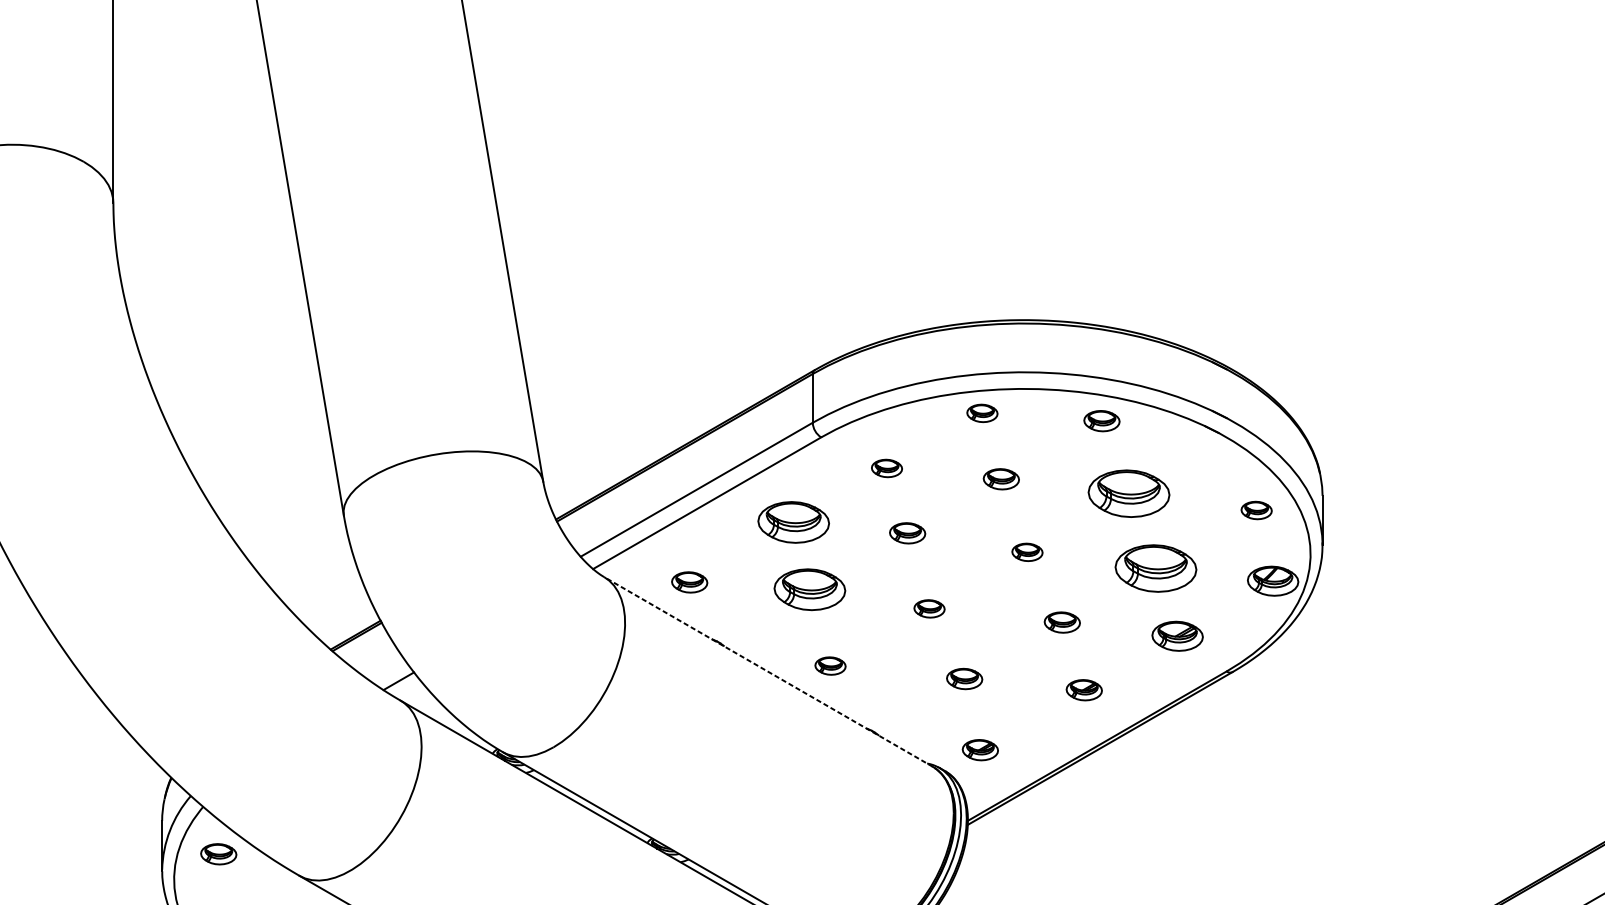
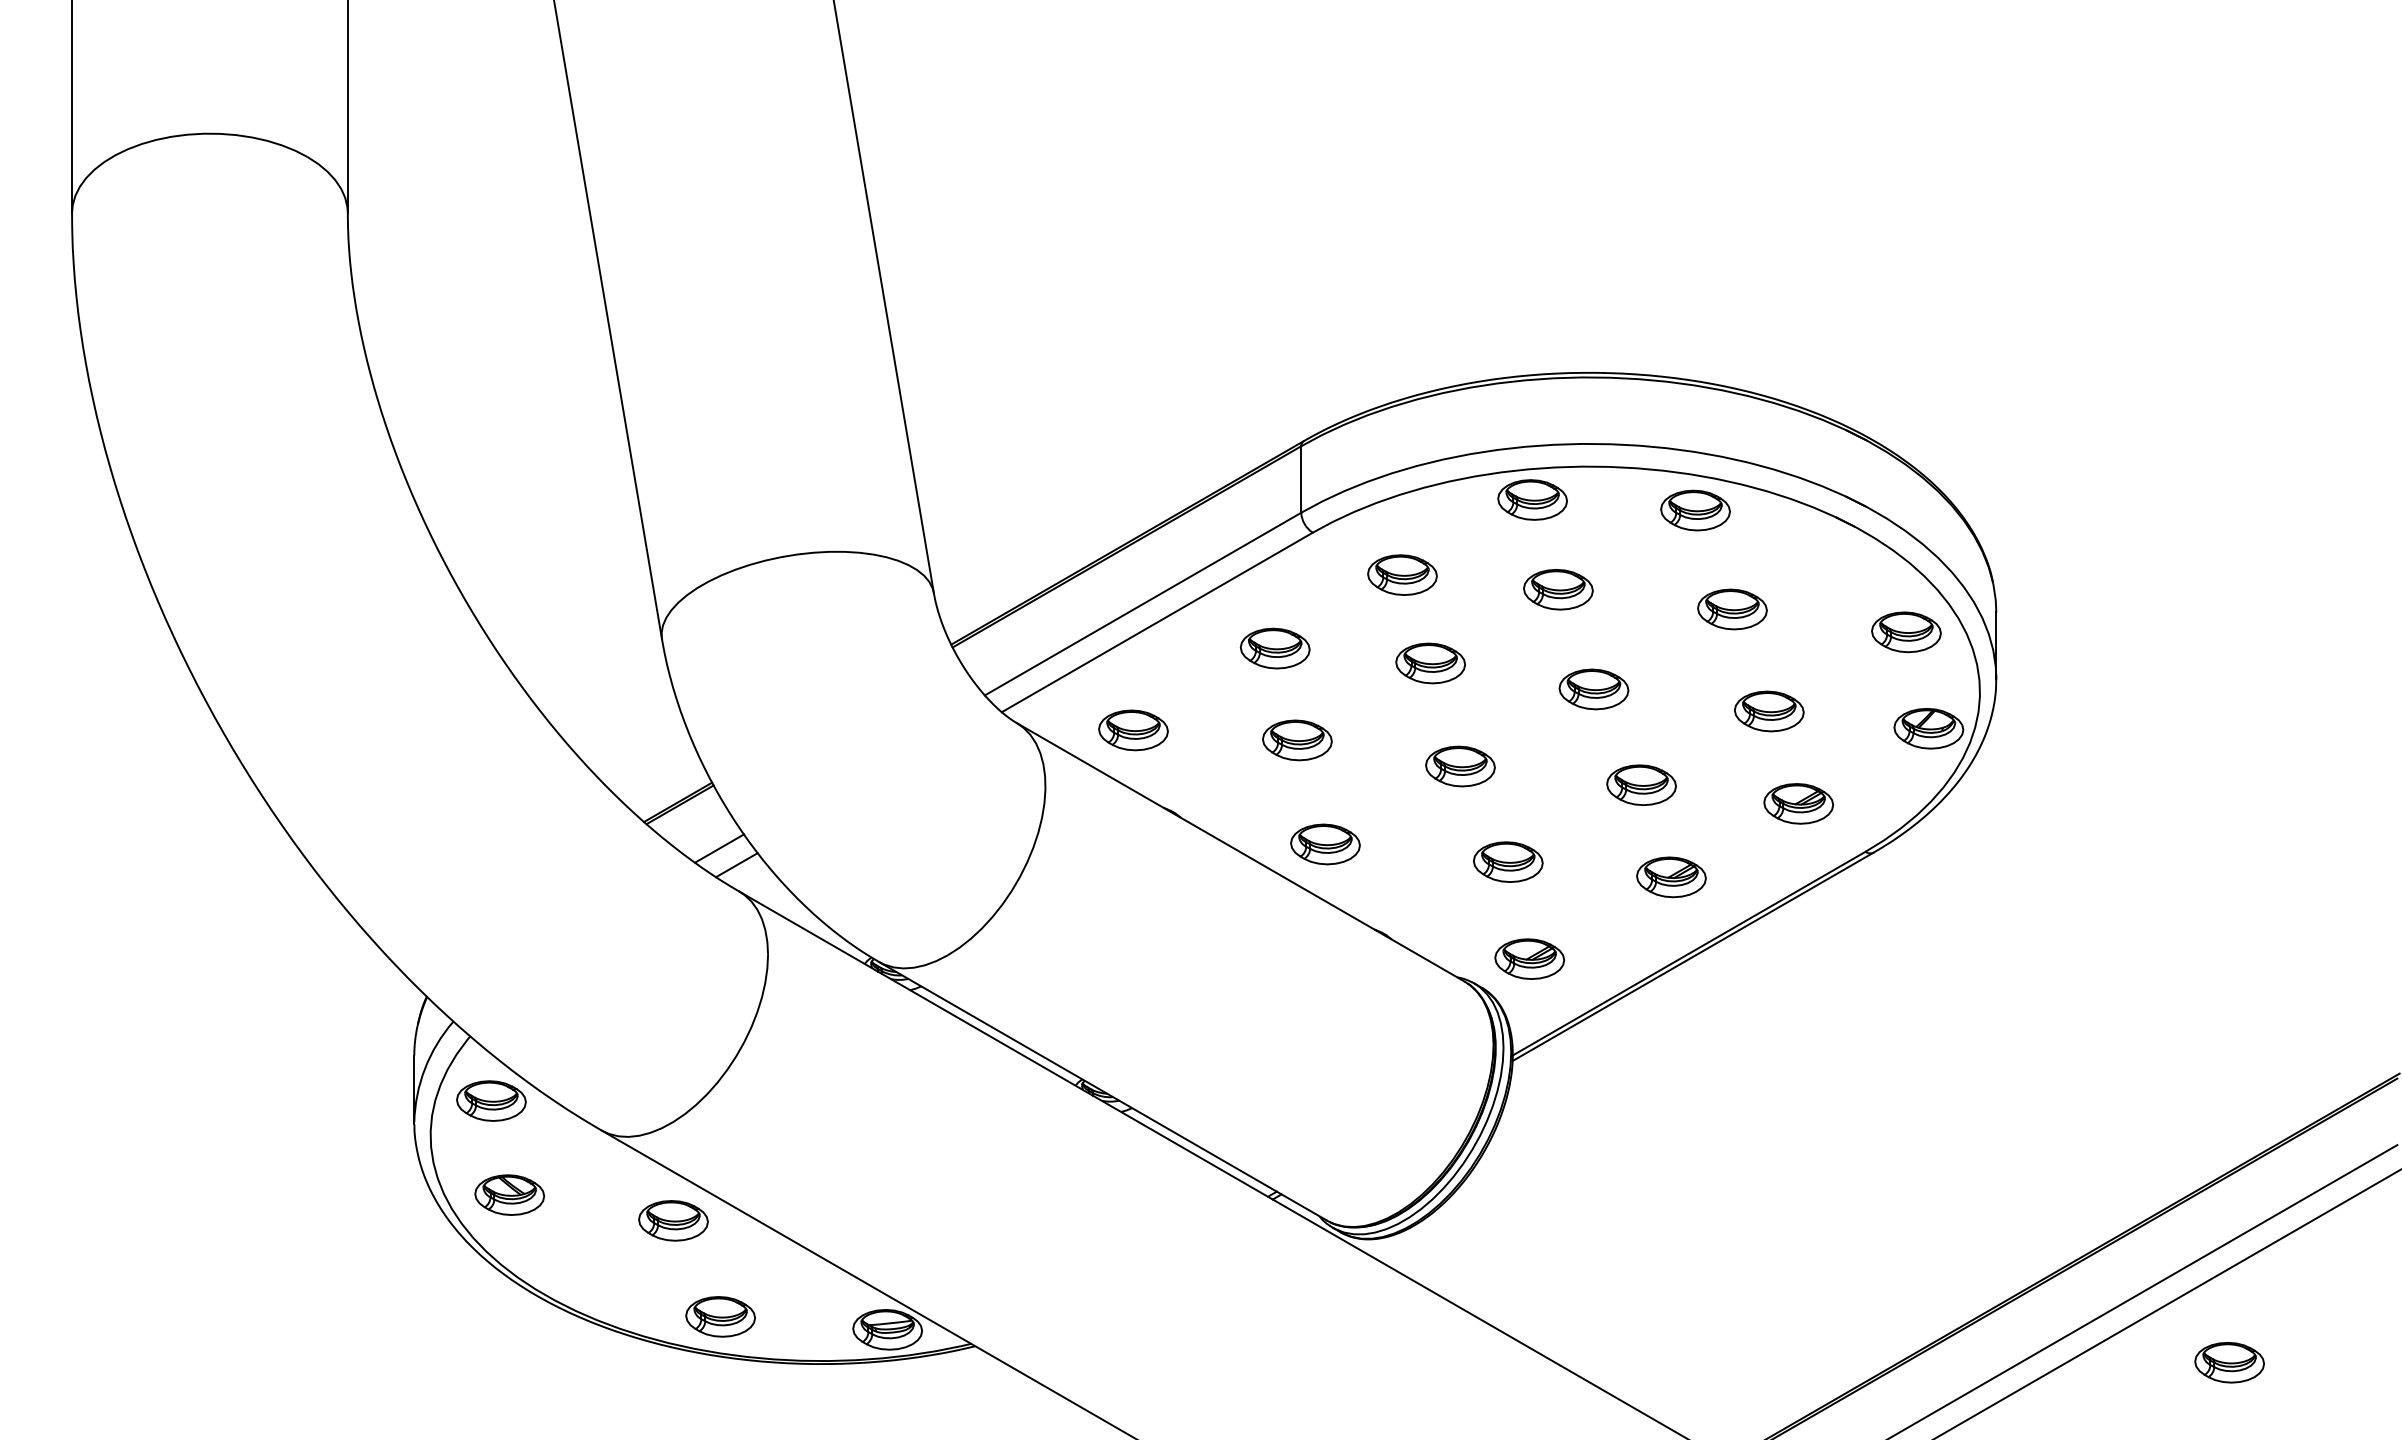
part: (982, 413) -> (1532, 499), size x1.67
part: (1101, 421) -> (1695, 510), size x1.43
part: (887, 468) -> (1402, 574), size x1.67
part: (1001, 479) -> (1558, 589), size x1.43
part: (1129, 493) -> (1732, 609), size x0.62
part: (1256, 510) -> (1906, 632), size x1.67
part: (793, 522) -> (1274, 648), size x0.71
part: (907, 533) -> (1430, 663), size x1.43
part: (1027, 552) -> (1593, 689), size x1.67
part: (1156, 568) -> (1769, 711), size x0.62
part: (689, 582) -> (1133, 730), size x1.43
part: (809, 589) -> (1297, 740), size x0.71
part: (929, 608) -> (1460, 766), size x1.67
part: (1062, 622) -> (1641, 784), size x1.43
part: (830, 666) -> (1325, 844), size x1.67
line: (386, 669) -> (719, 848), added
line: (768, 671) -> (1240, 852), dashed -> solid
part: (964, 678) -> (1508, 861), size x1.43
part: (1084, 690) -> (1671, 877), size x1.43
part: (980, 749) -> (1529, 958), size x1.43
part: (218, 853) -> (491, 1100), size x1.43

